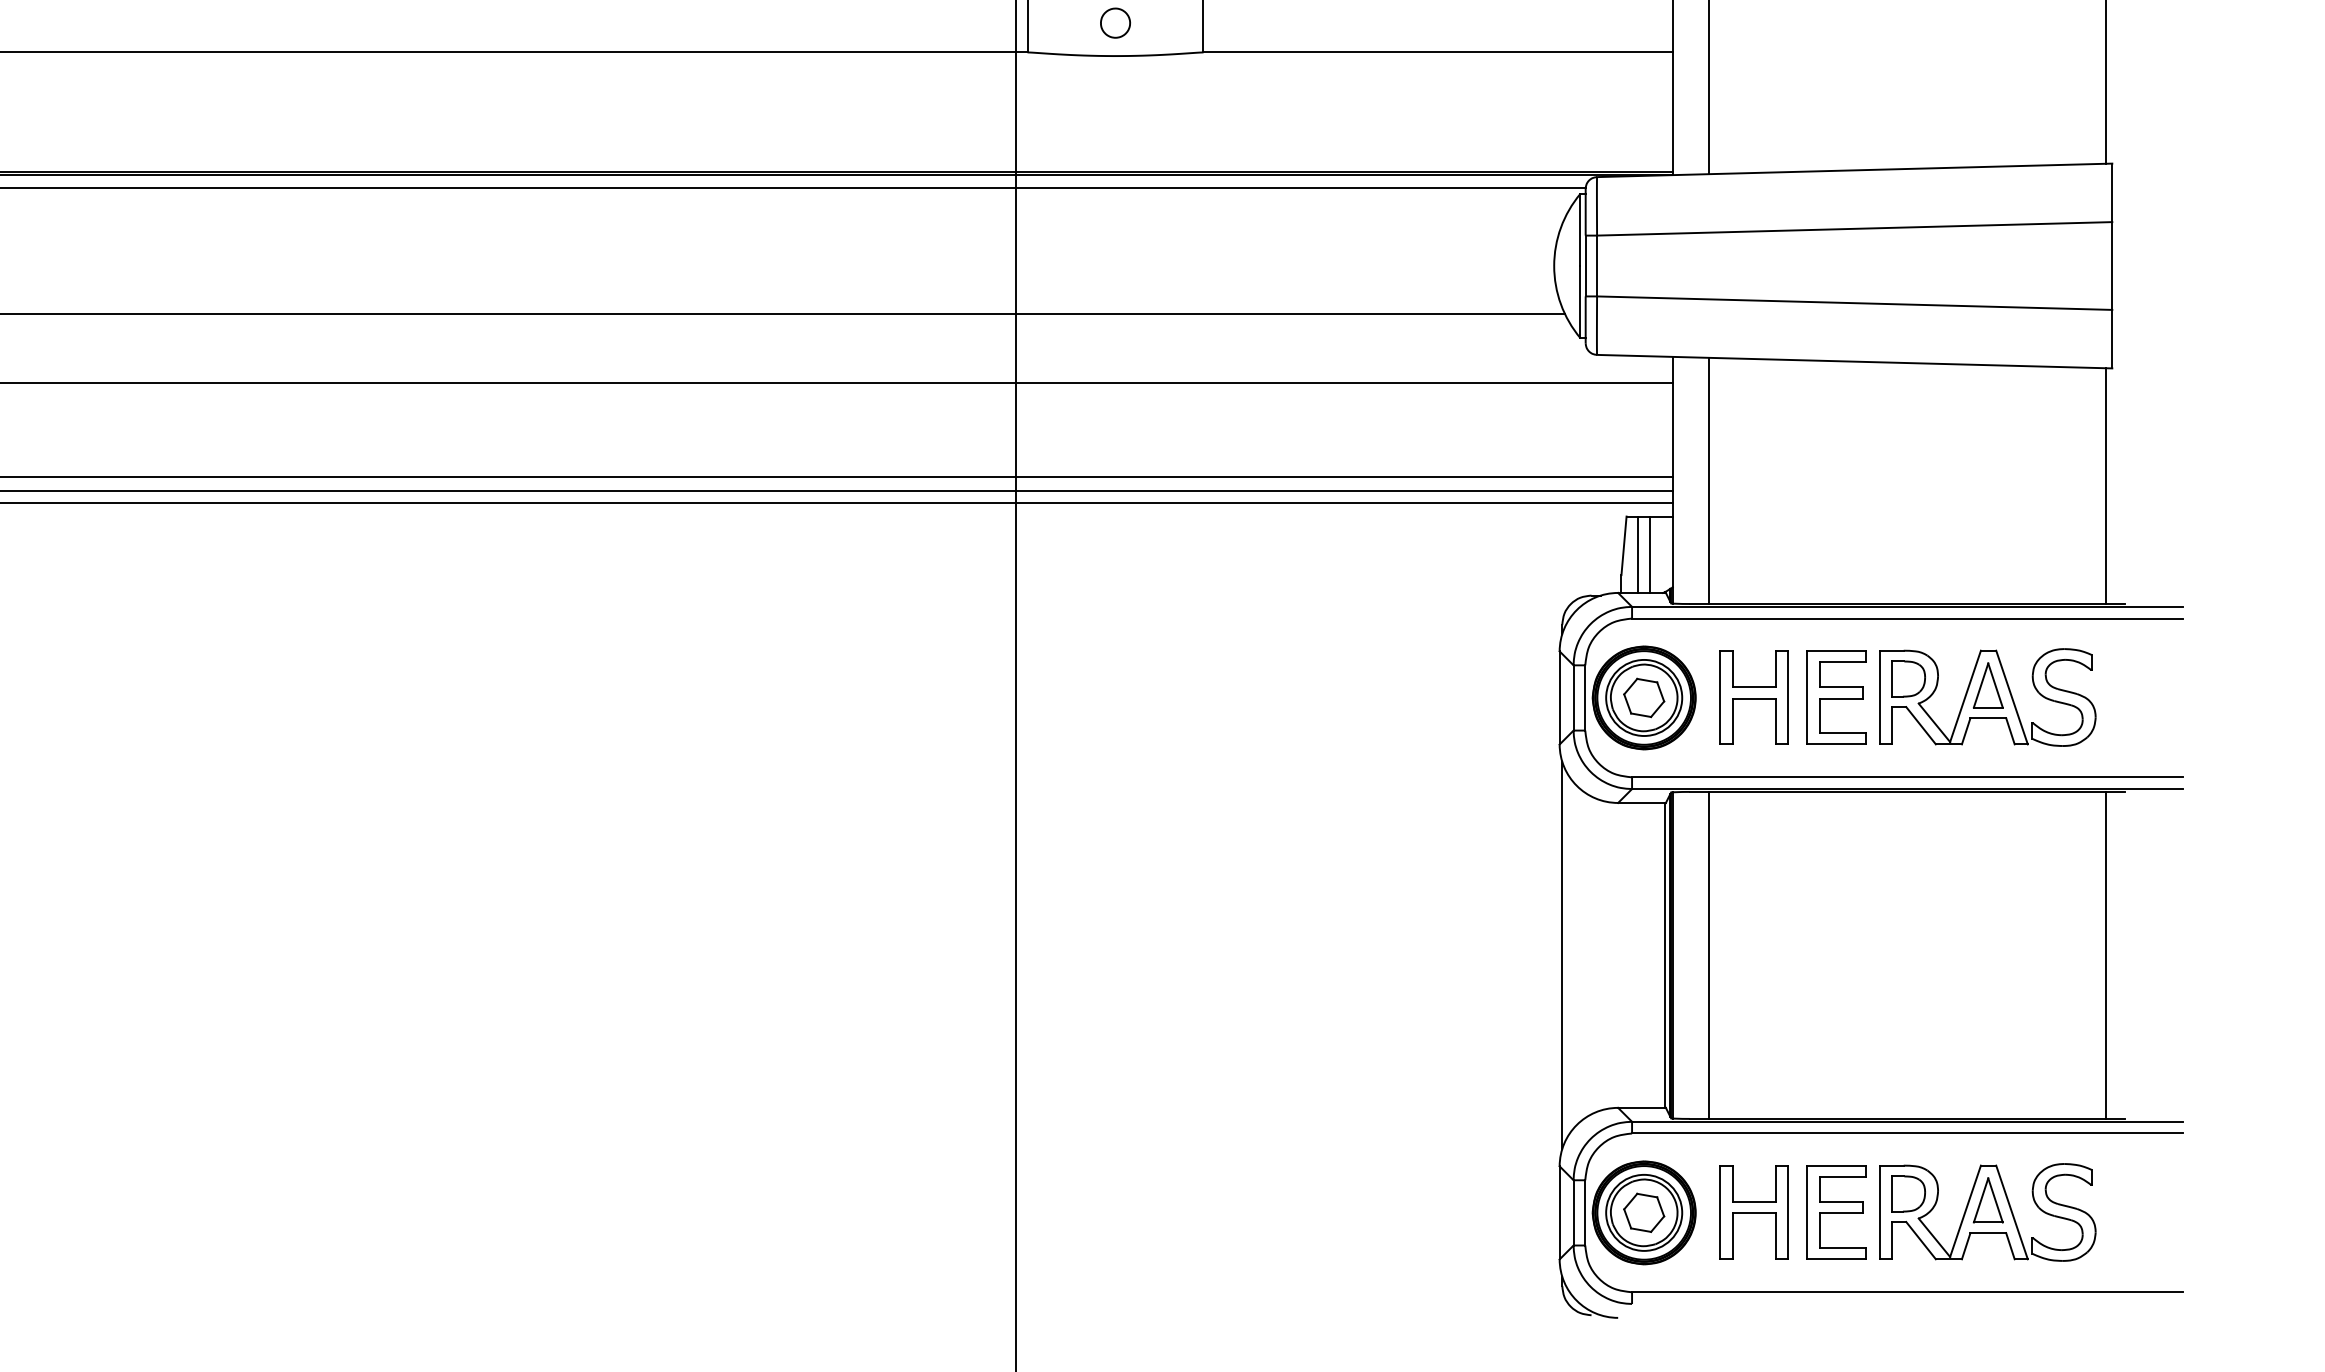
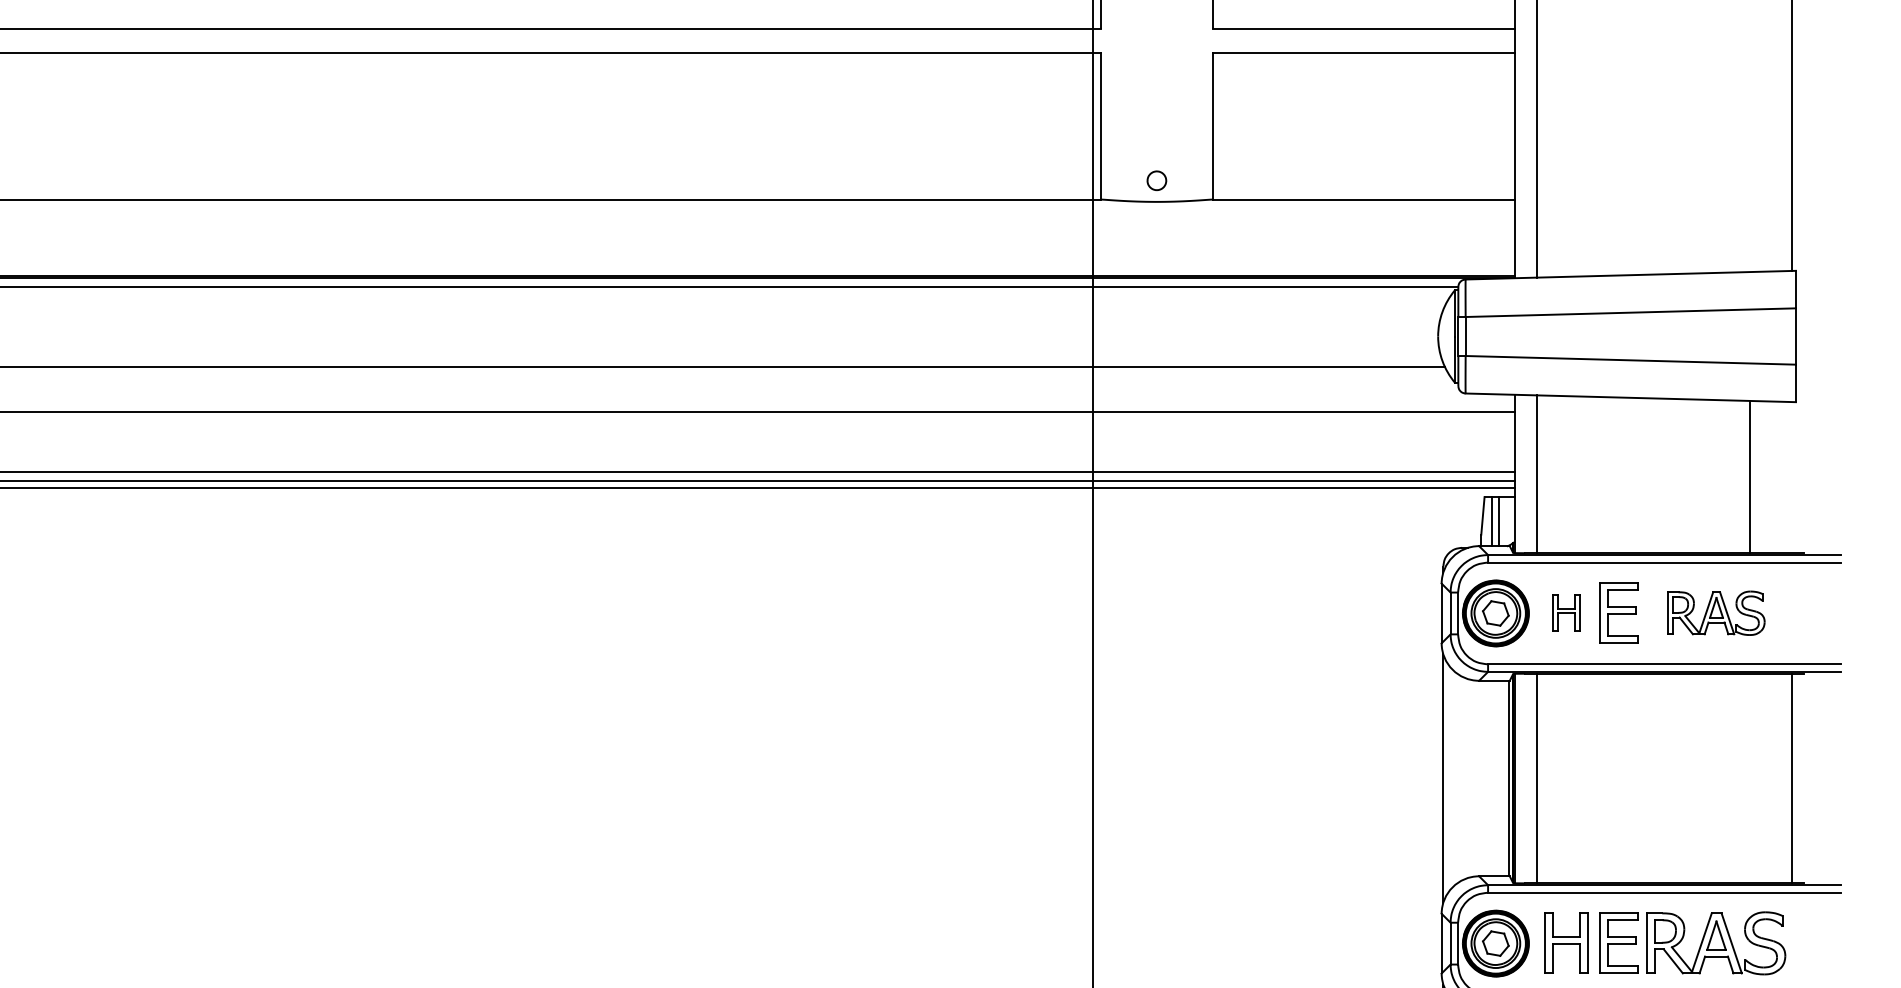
line: (2106, 485) -> (1750, 477), moved
part: (1754, 696) -> (1566, 612), size x0.6
part: (1988, 698) -> (1716, 613), size x0.7

